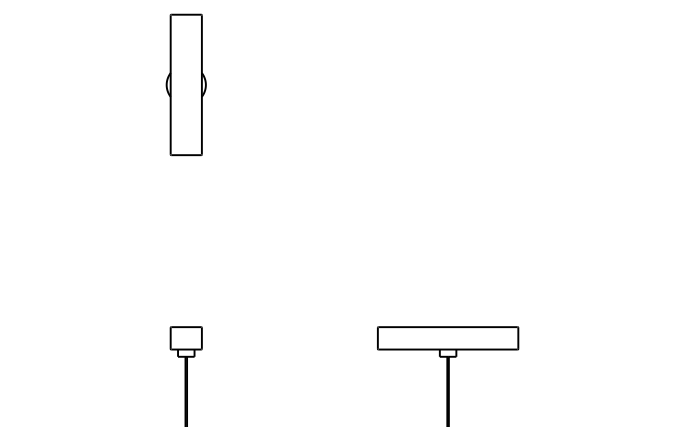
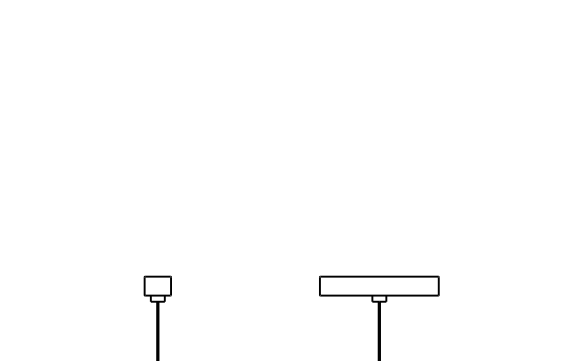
part: (185, 84) -> (157, 71), removed

